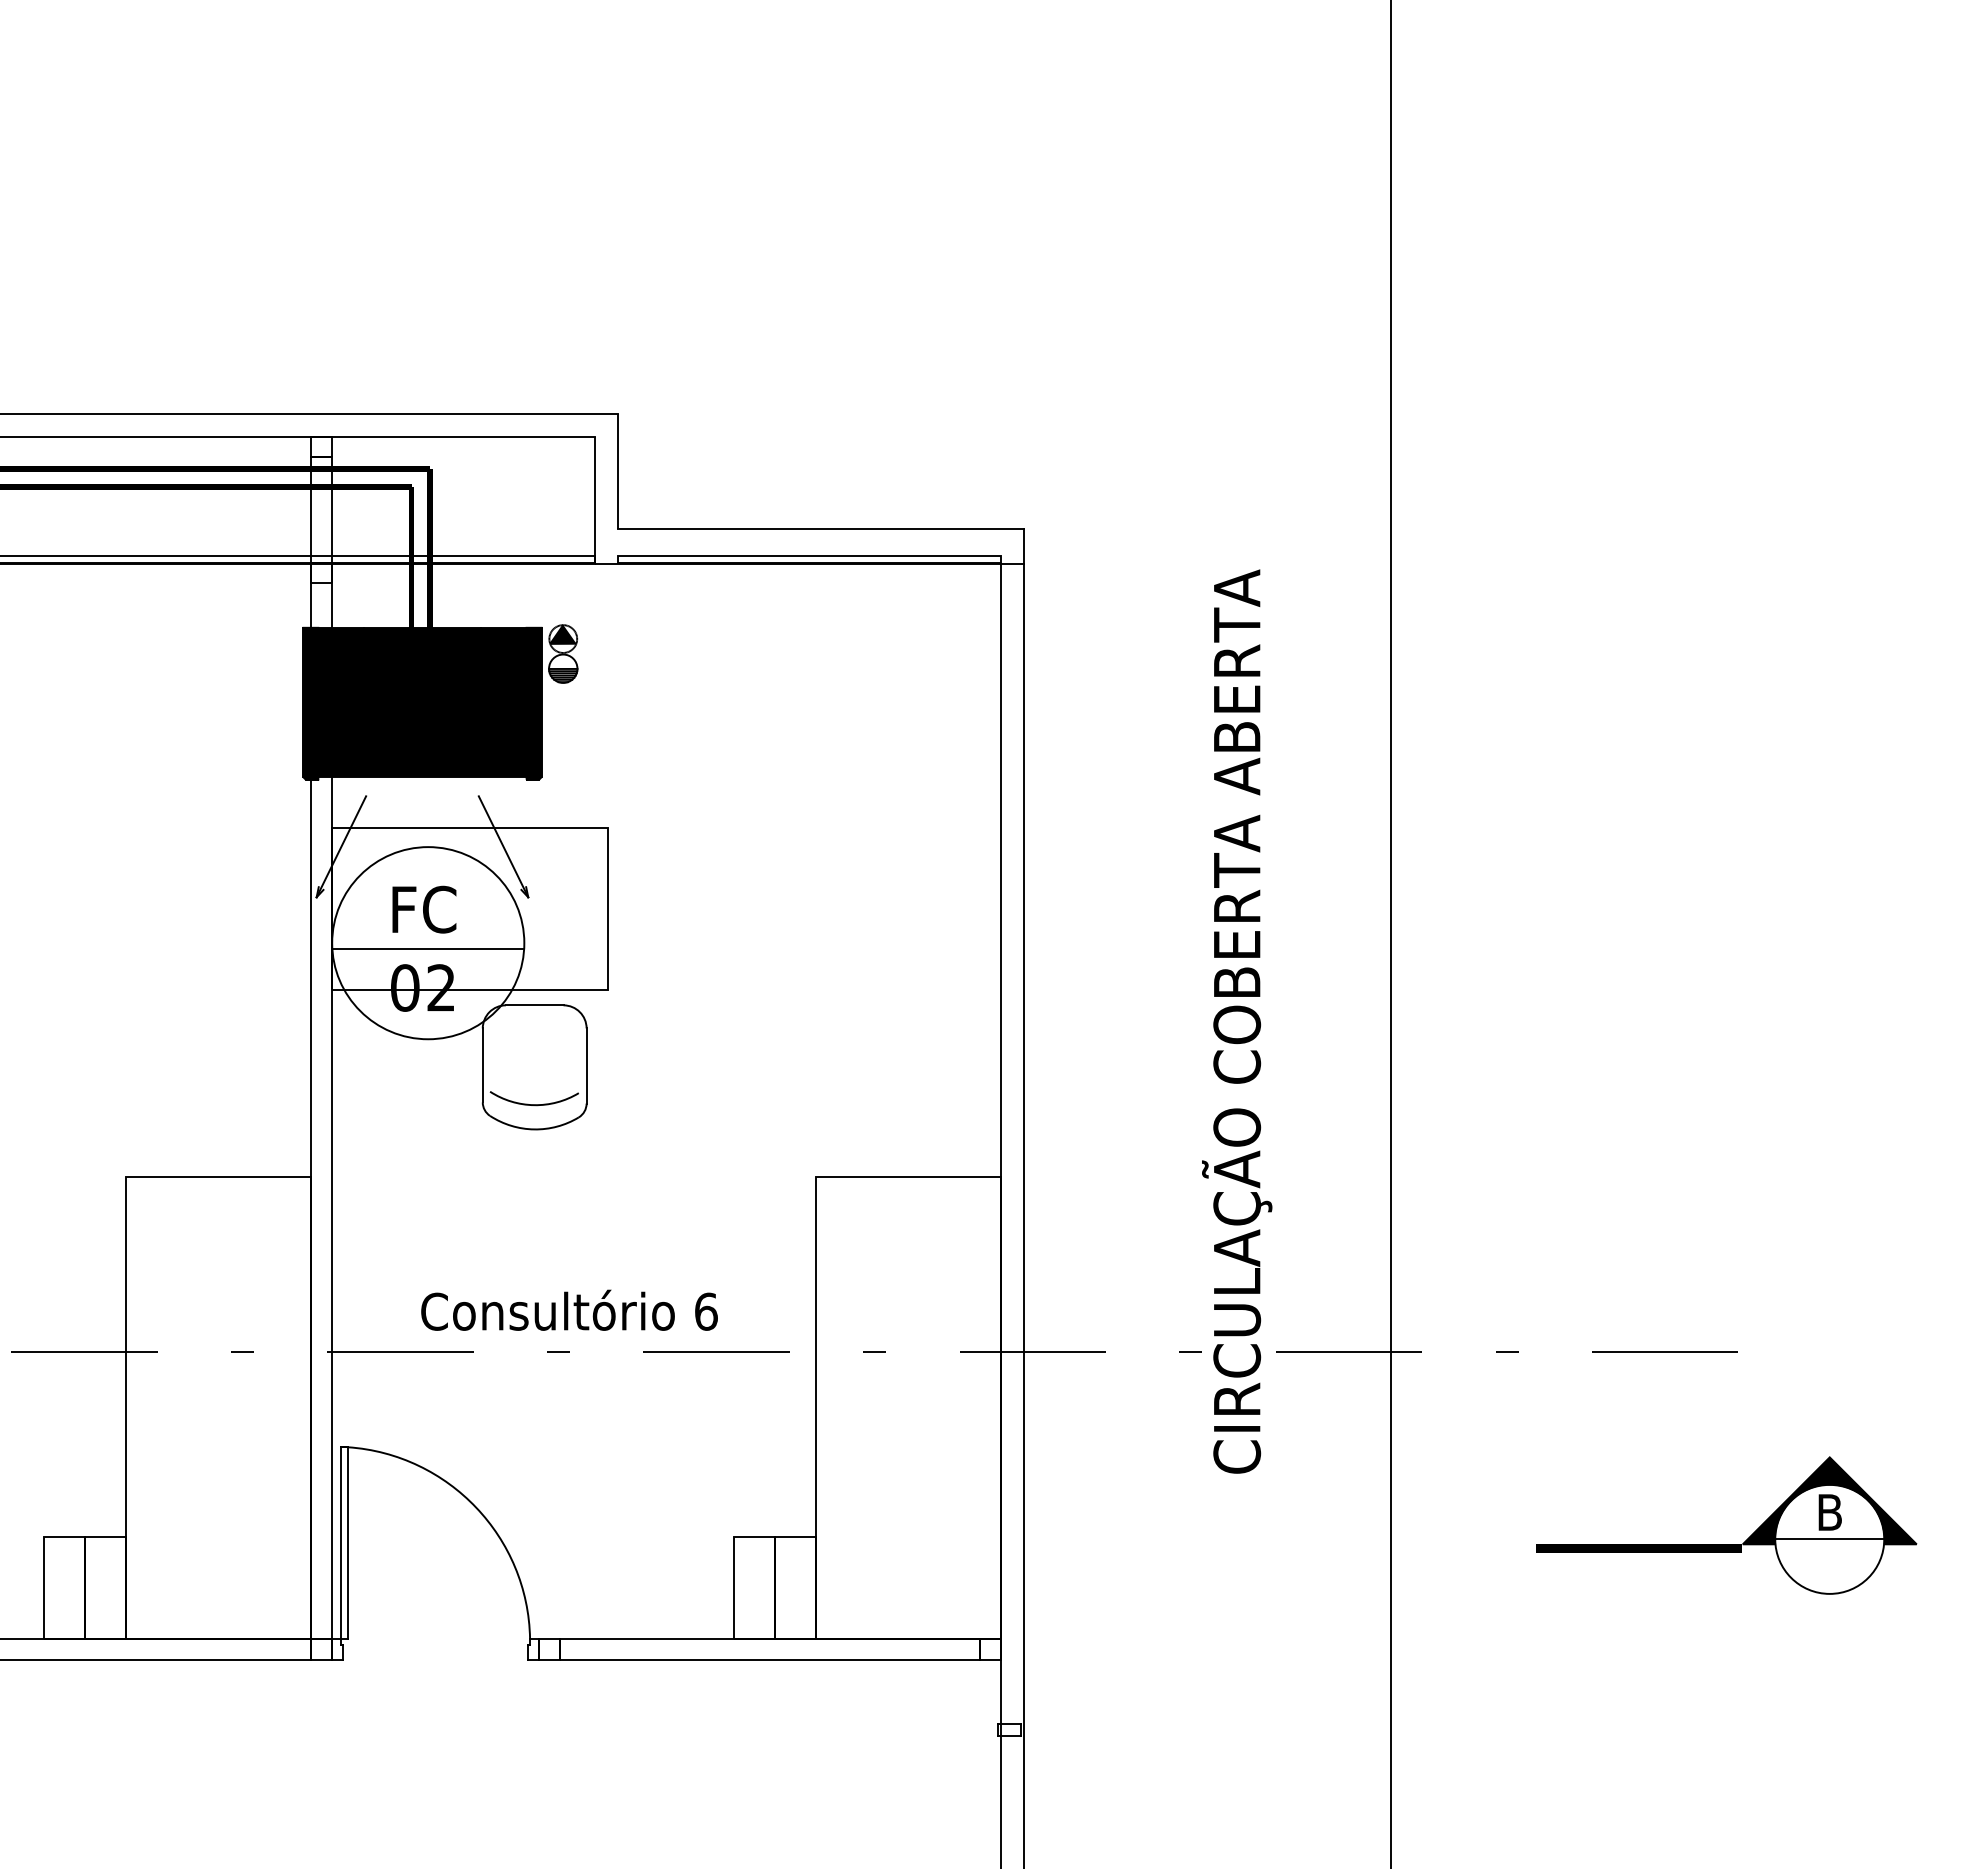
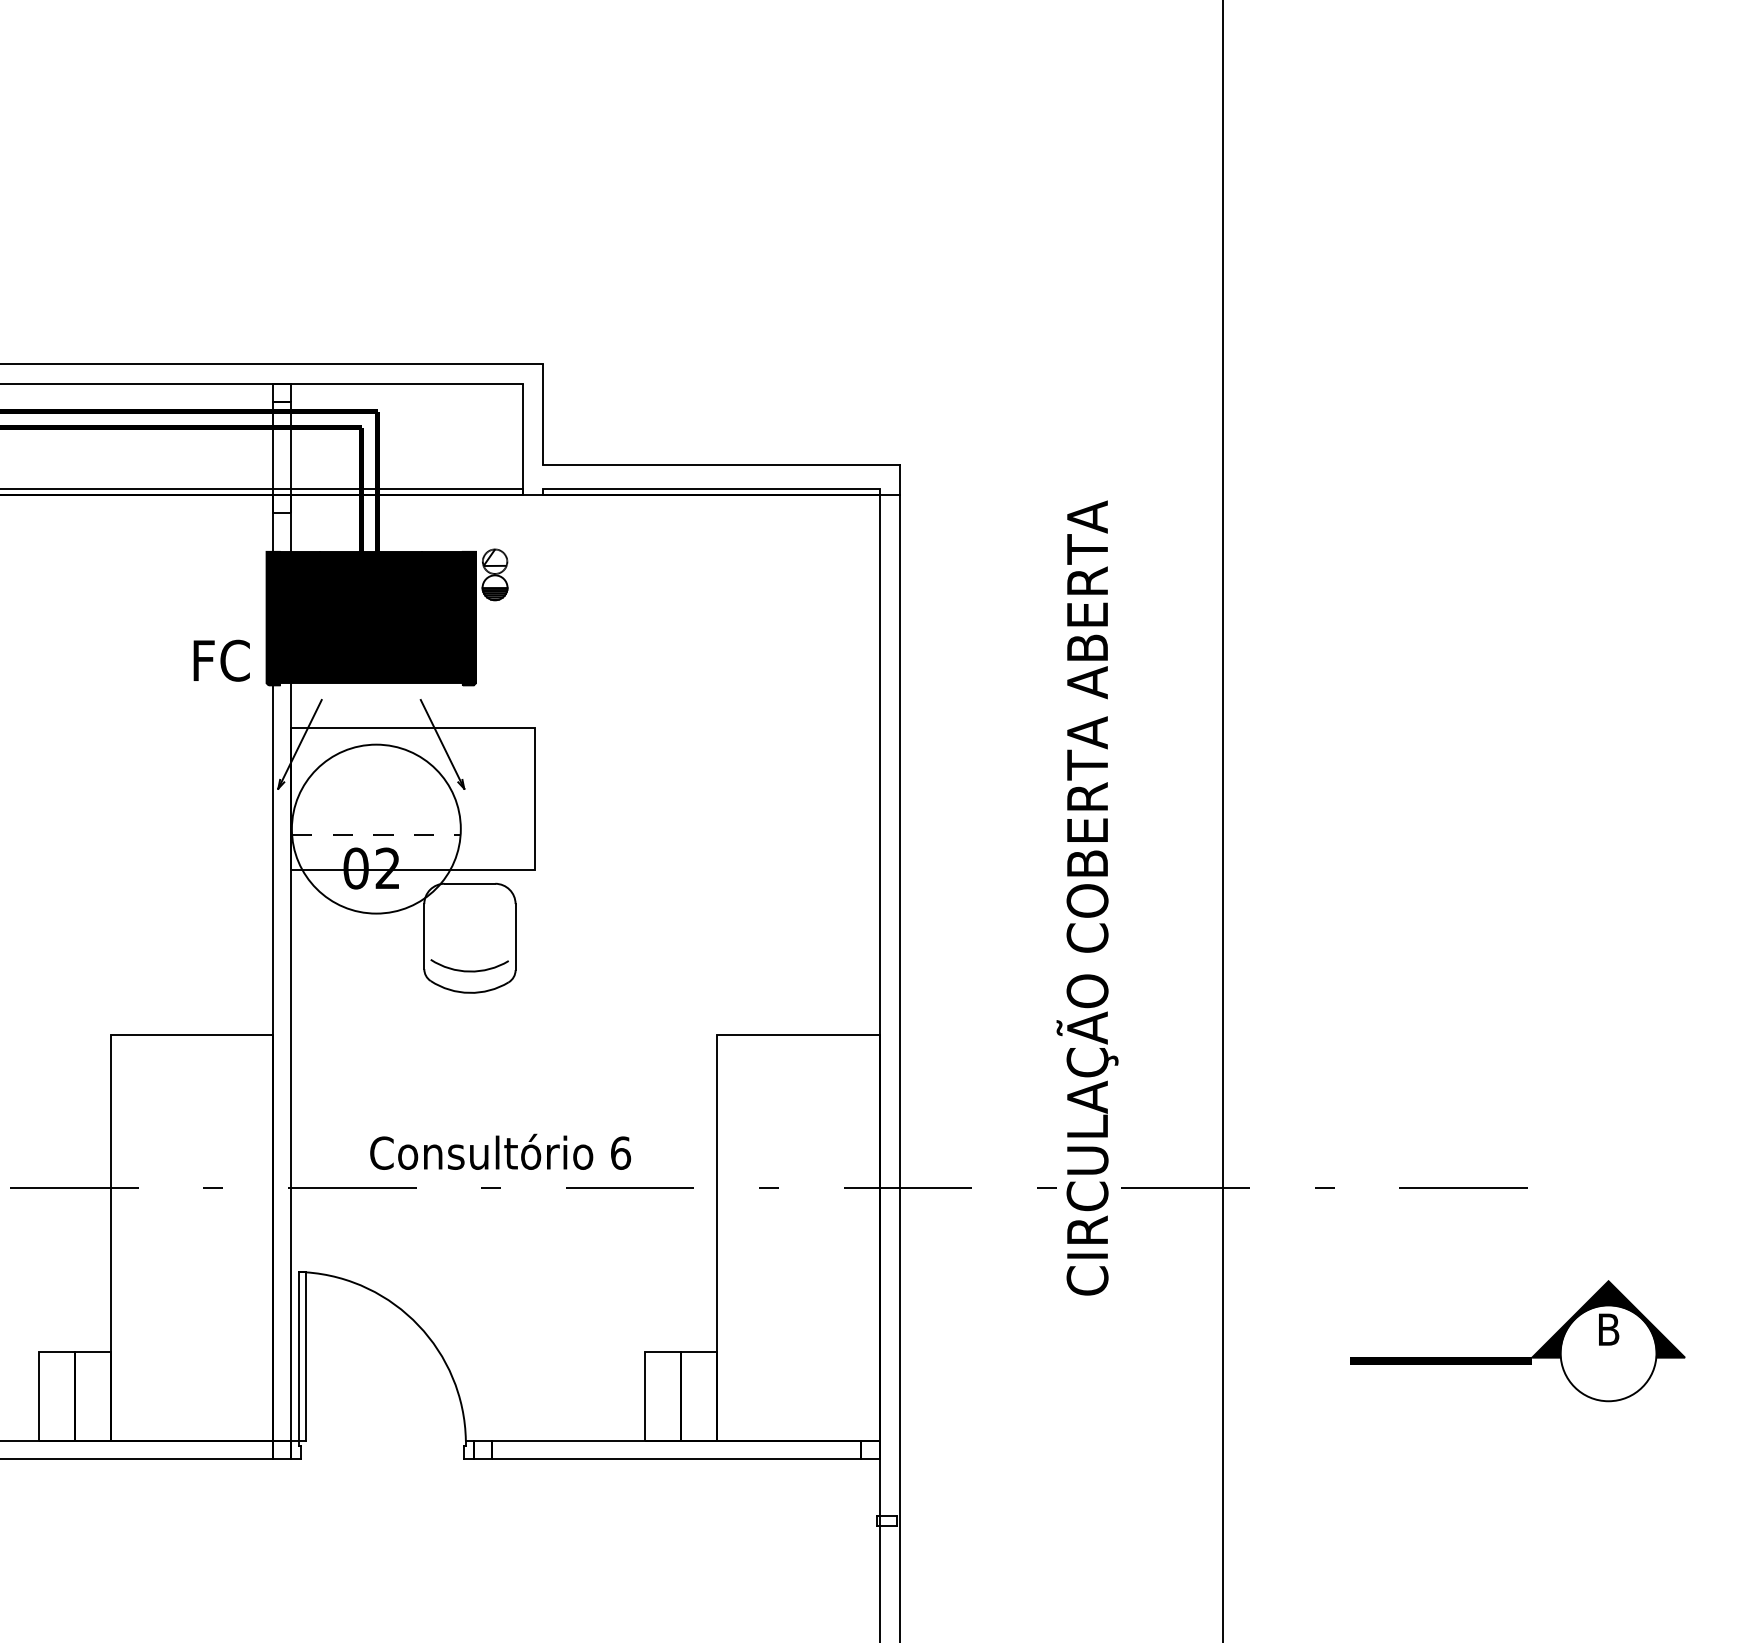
fill: (563, 634) -> (495, 557), removed
text: (424, 909) -> (221, 660), moved
line: (428, 949) -> (376, 834), solid -> dashed
line: (1829, 1539) -> (1608, 1353), removed

